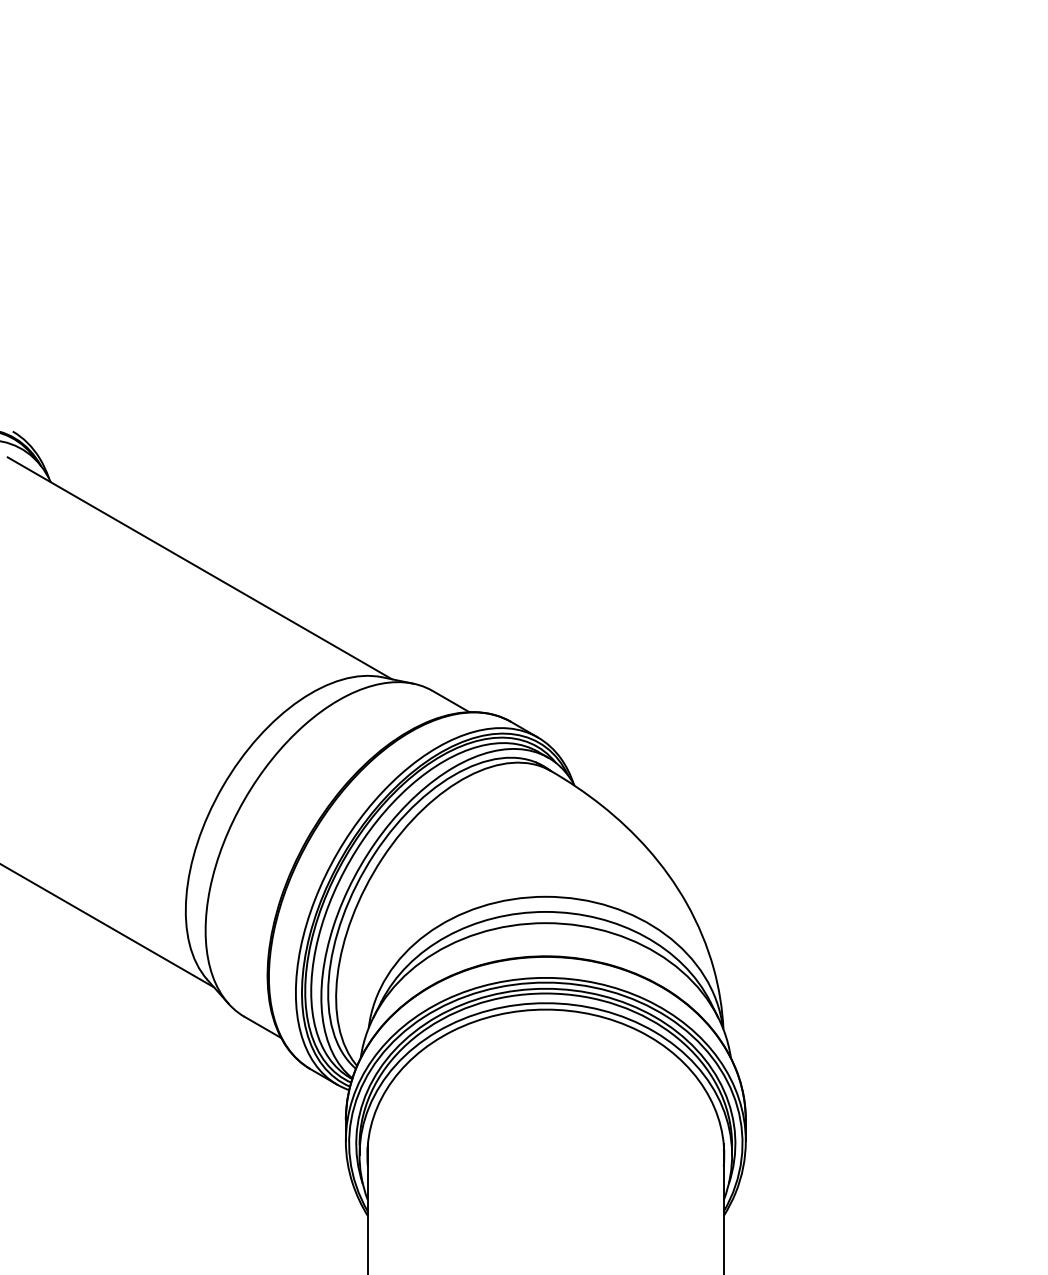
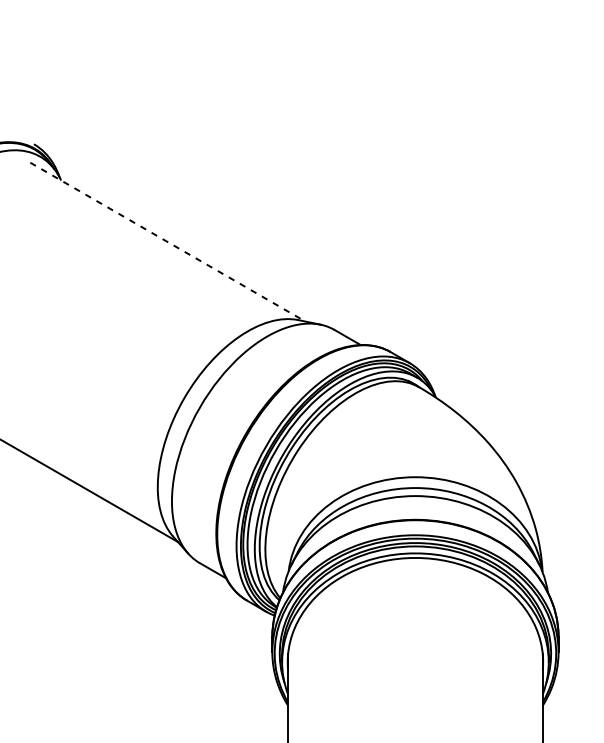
line: (199, 568) -> (167, 242), solid -> dashed

